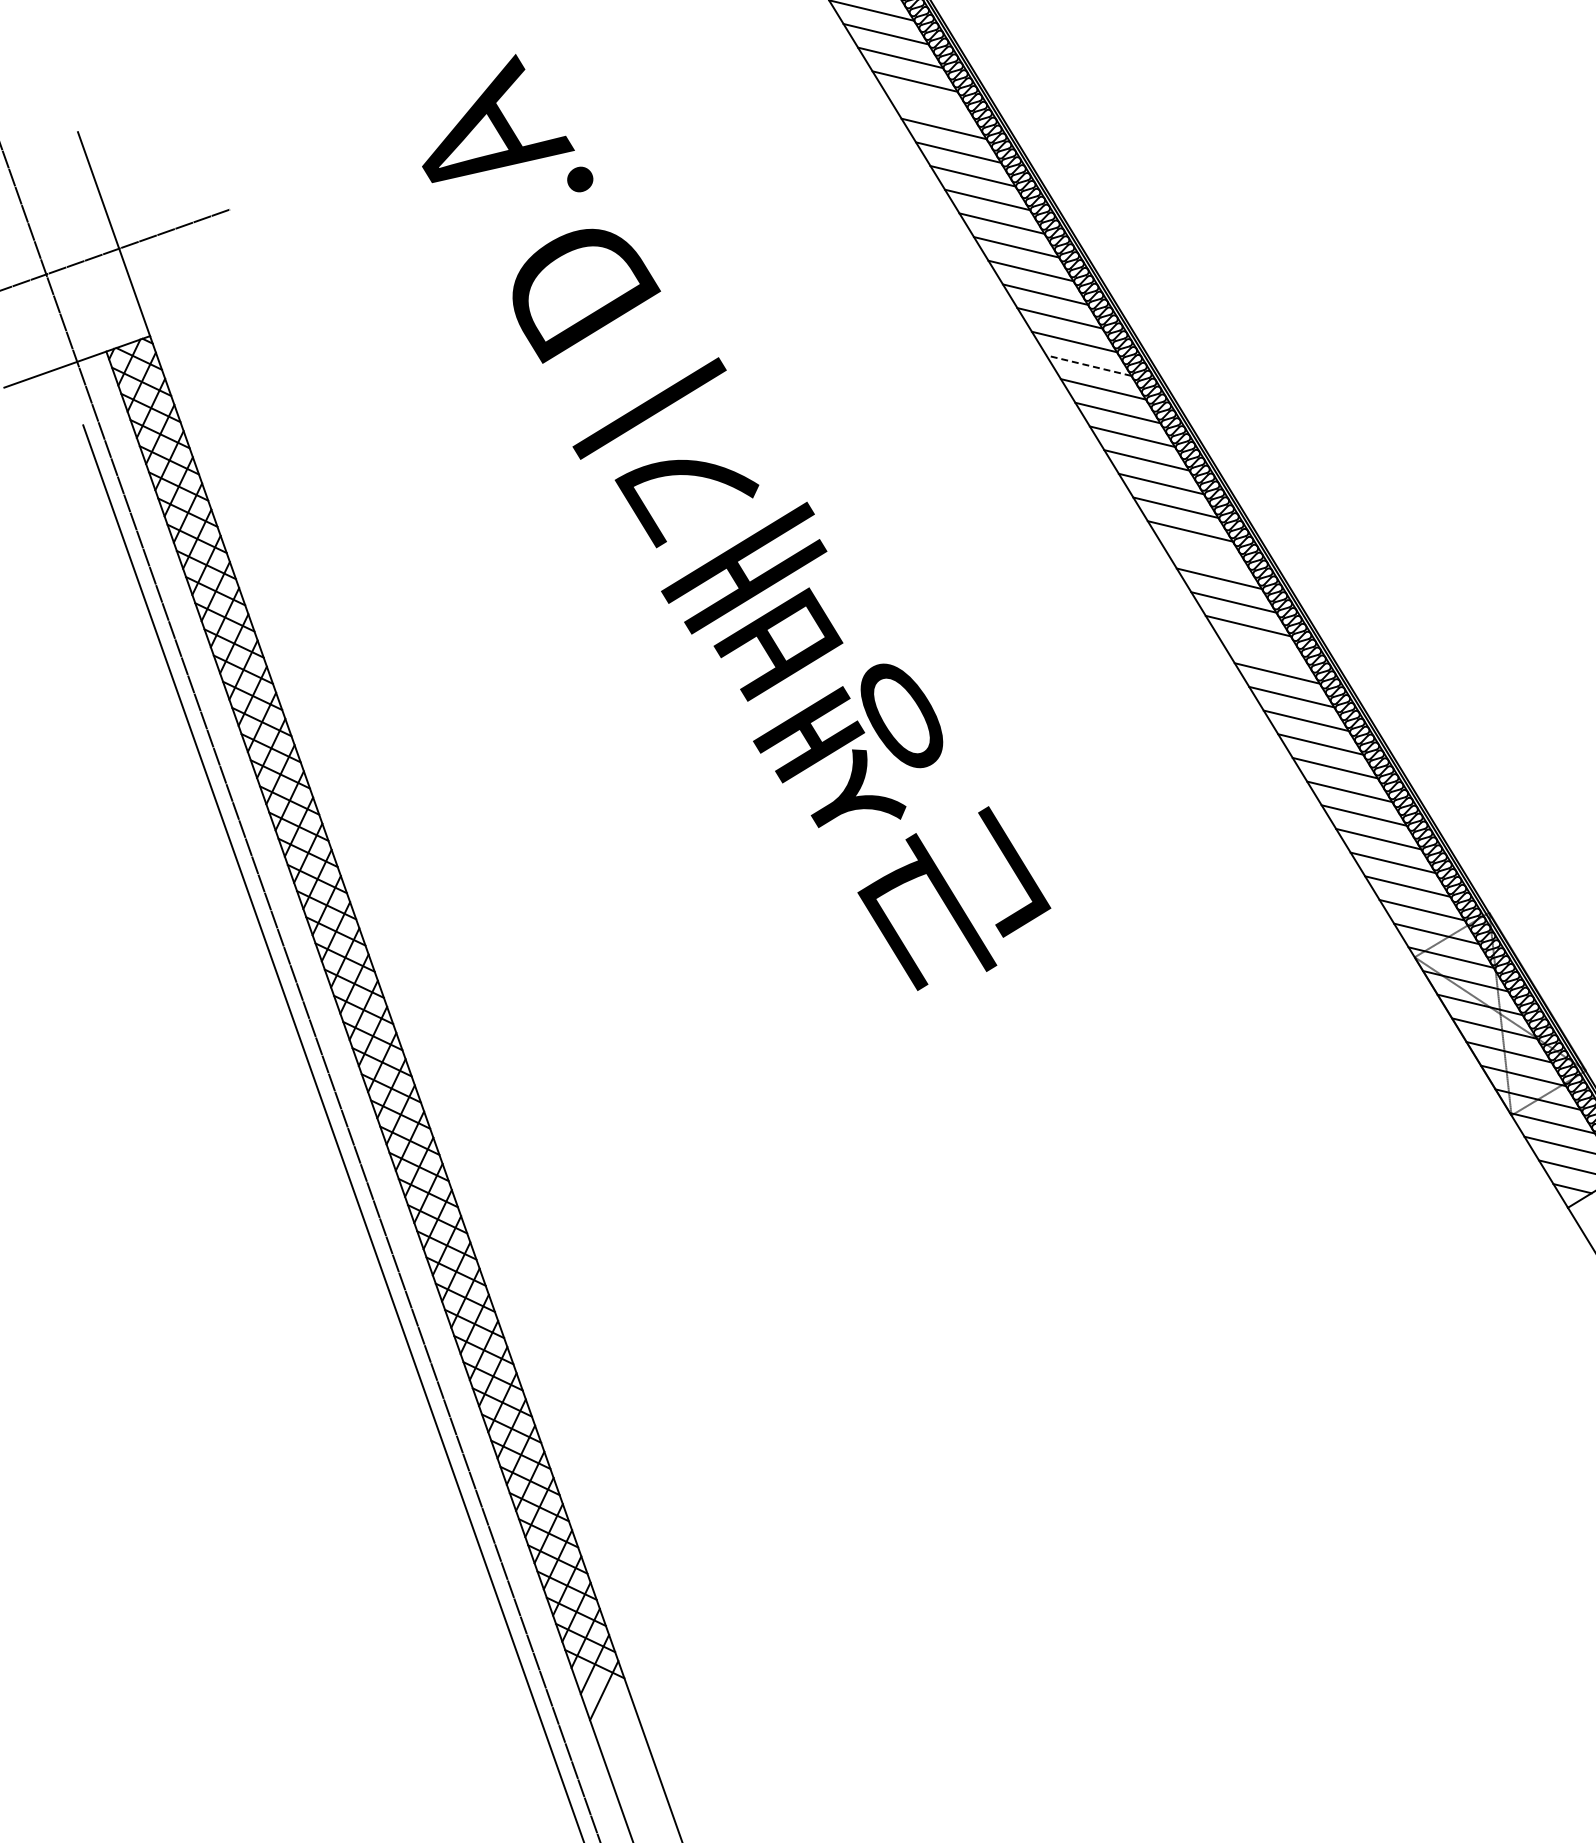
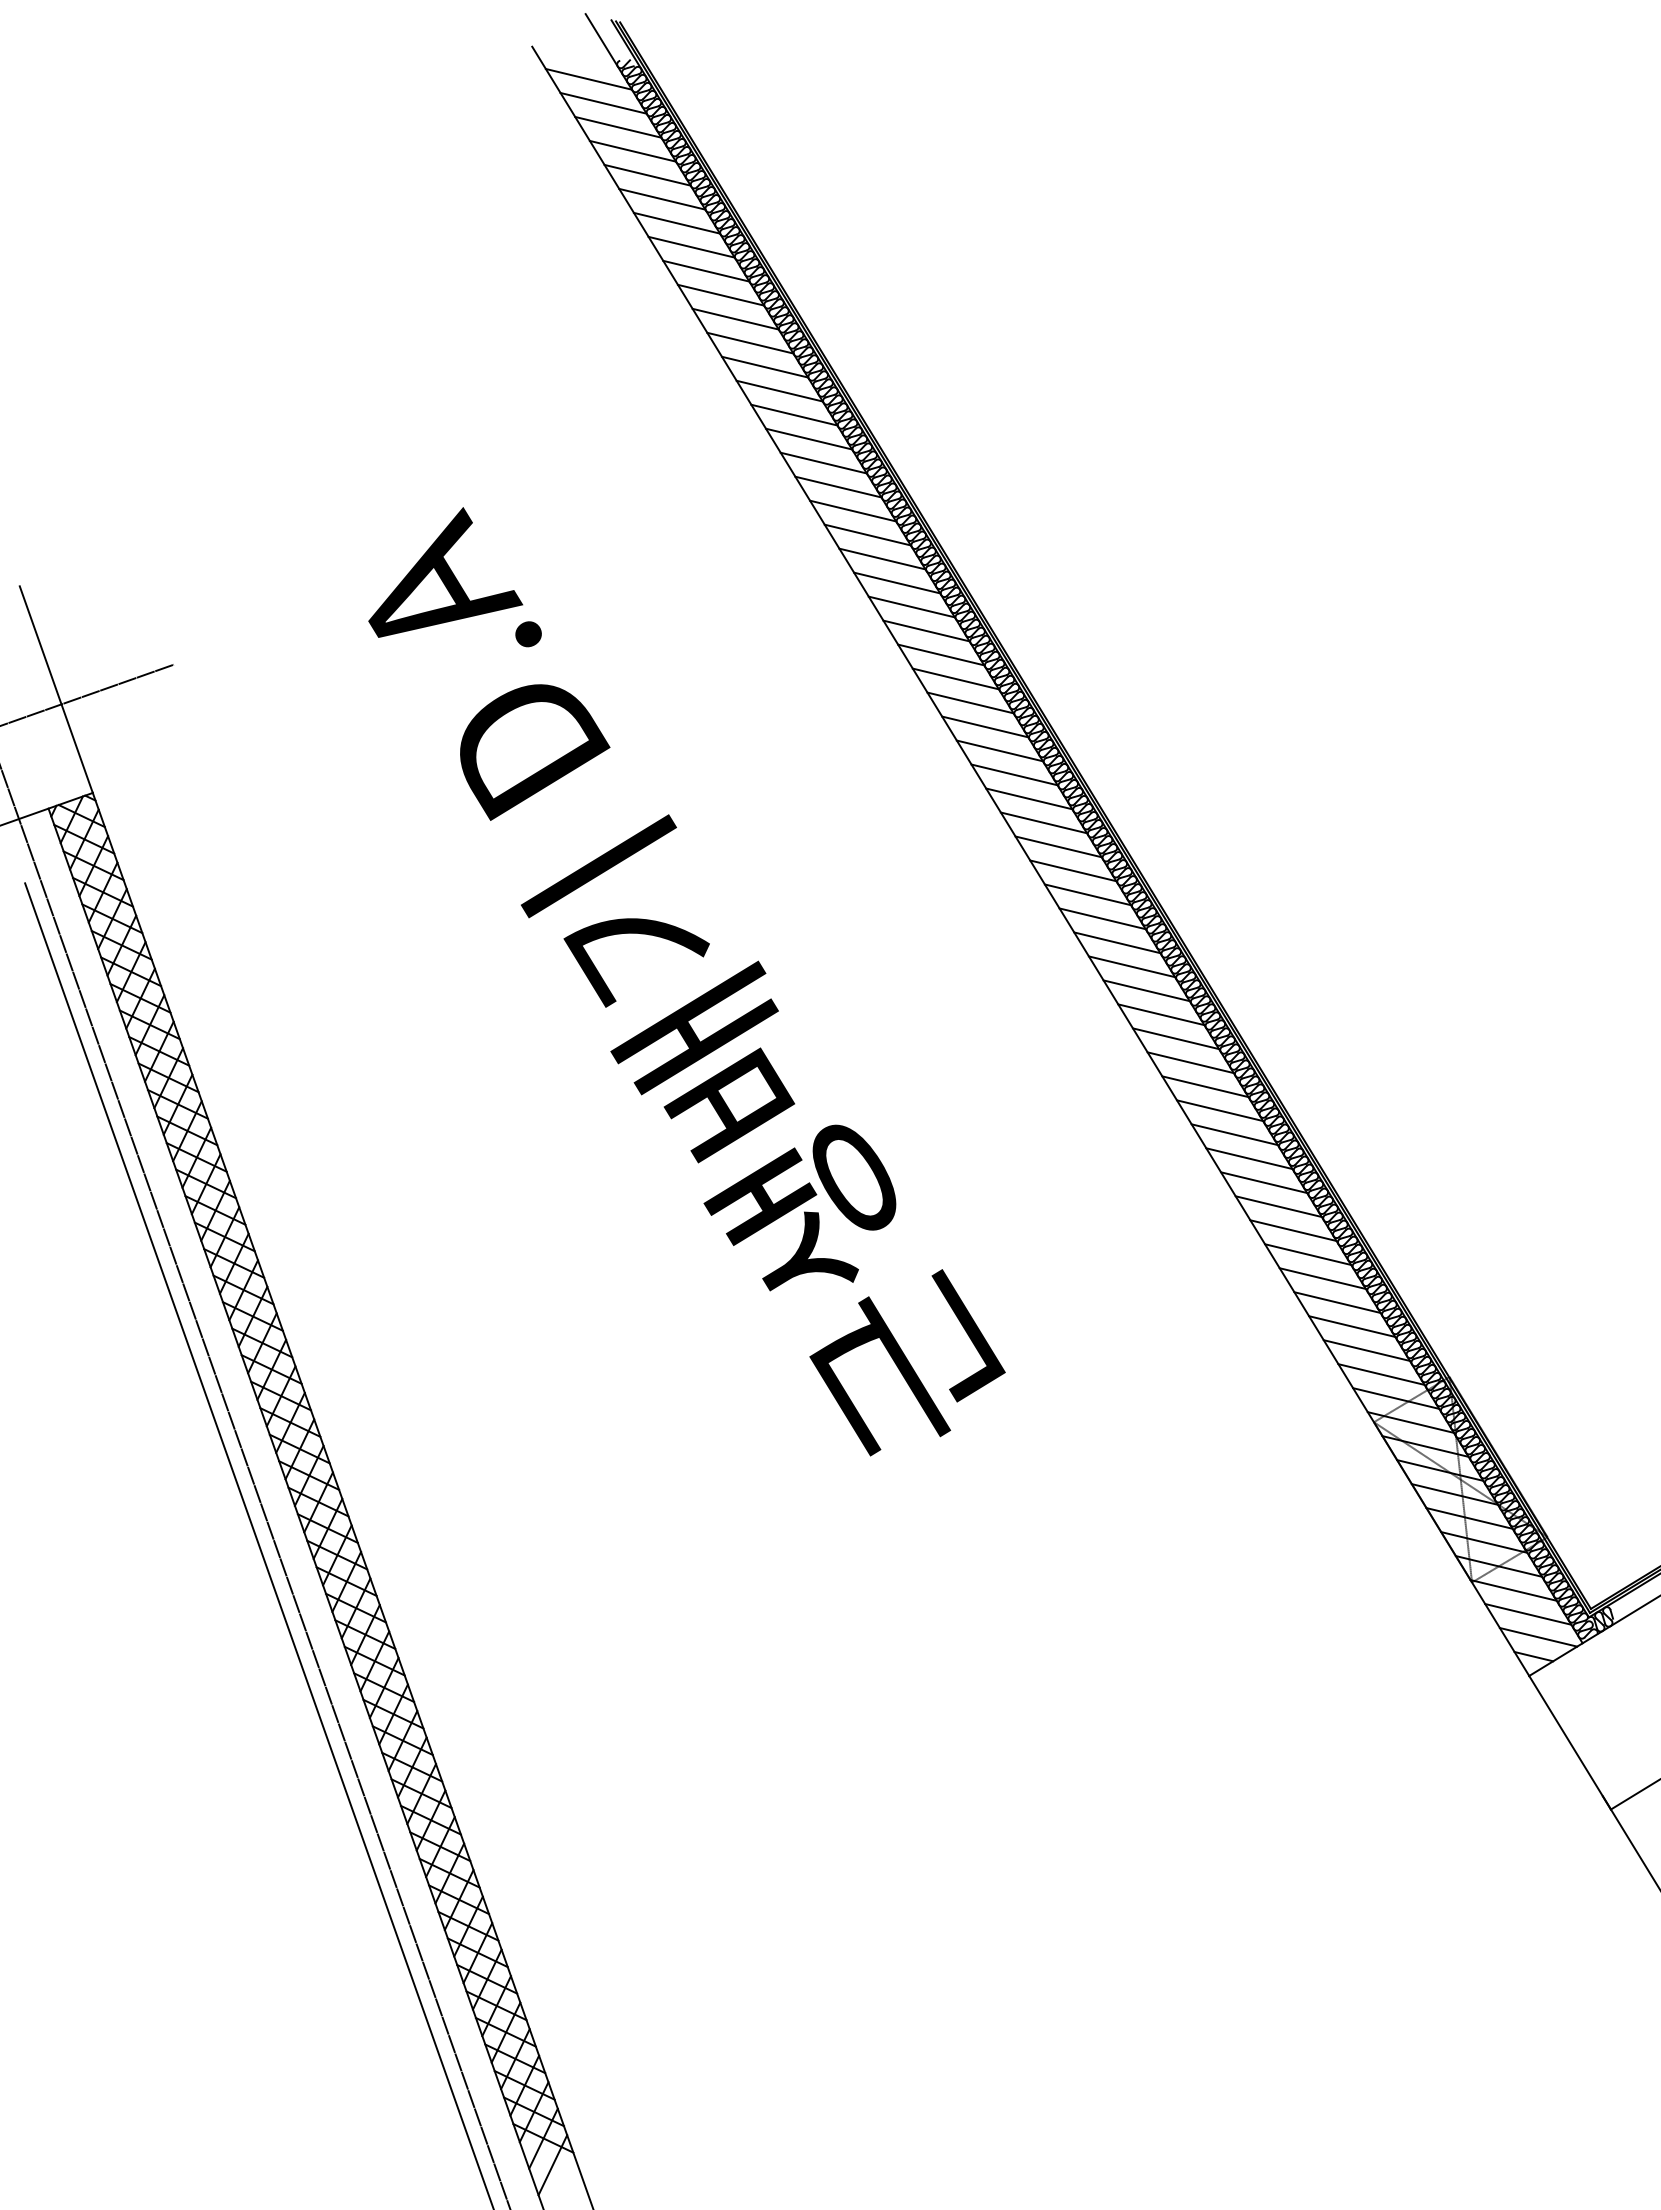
line: (929, 104) -> (882, 558), added
line: (1088, 365) -> (1043, 822), dashed -> solid
line: (1204, 554) -> (1161, 1014), added
line: (1262, 649) -> (1219, 1110), added

